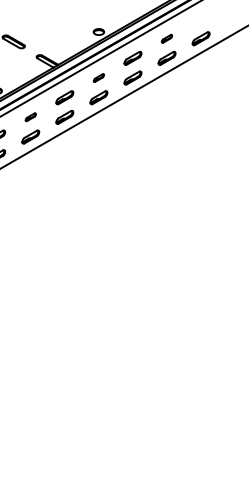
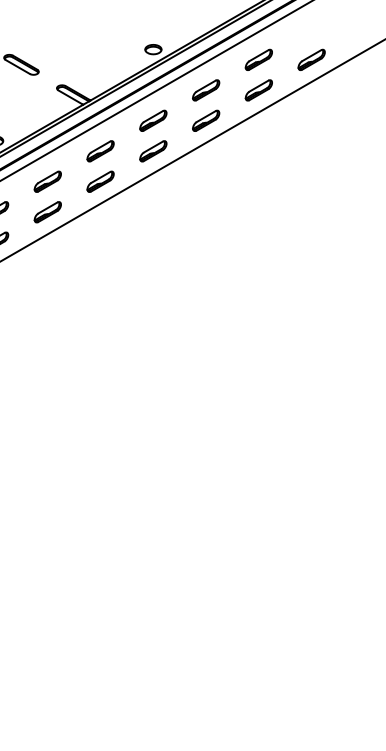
part: (166, 38) -> (258, 59), size x1.67
part: (98, 77) -> (152, 119), size x1.67
part: (30, 116) -> (47, 180), size x1.67

